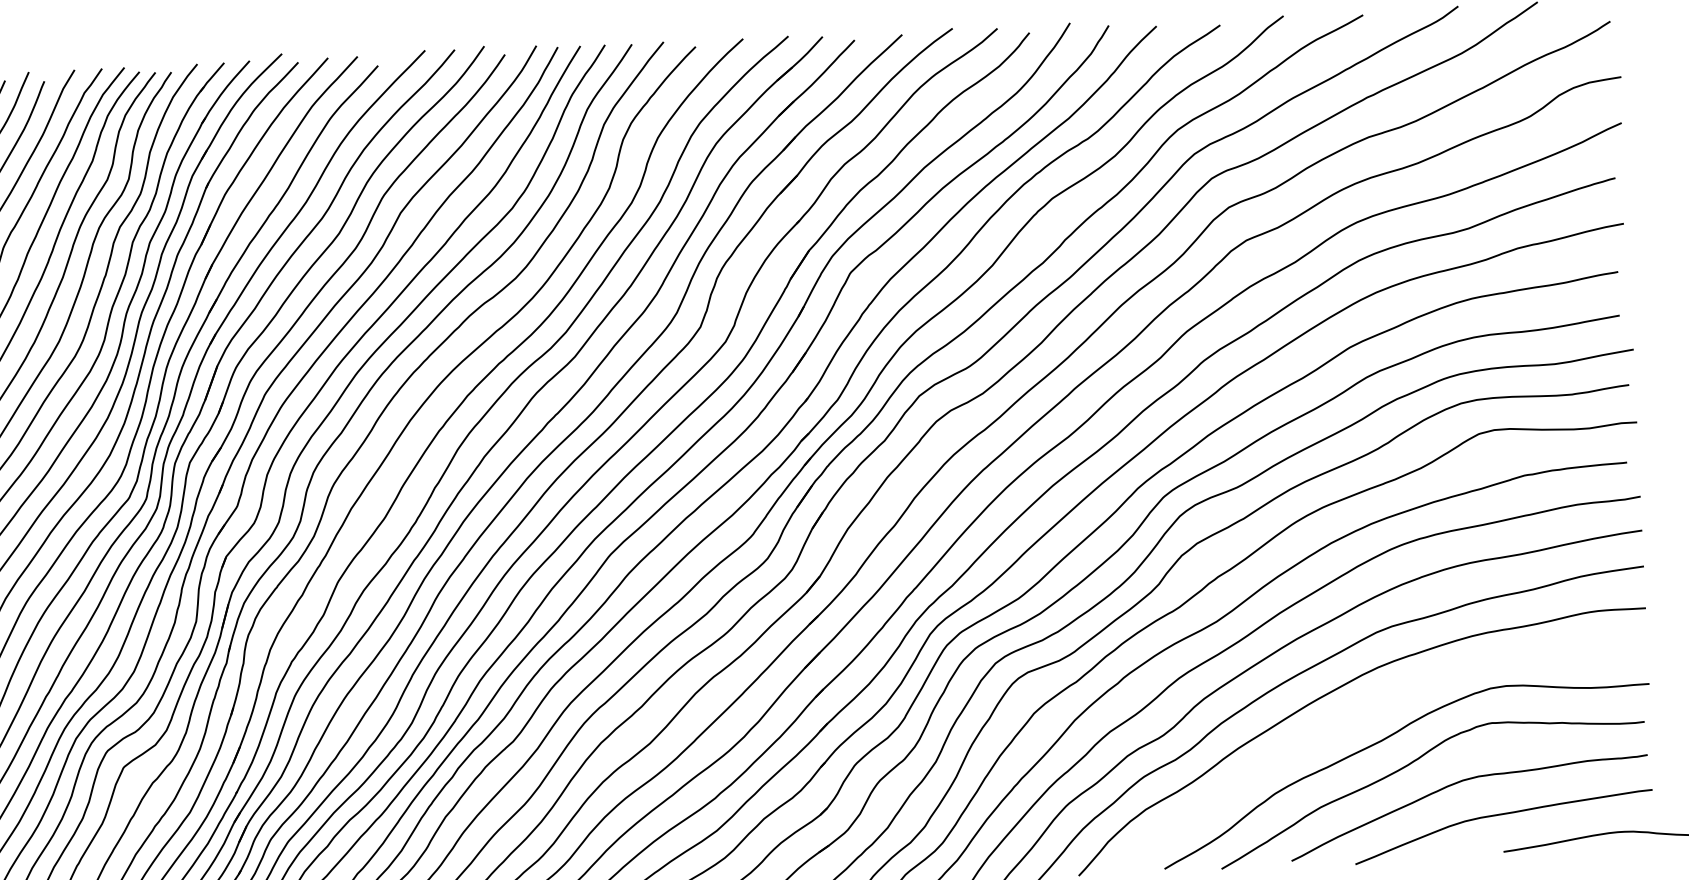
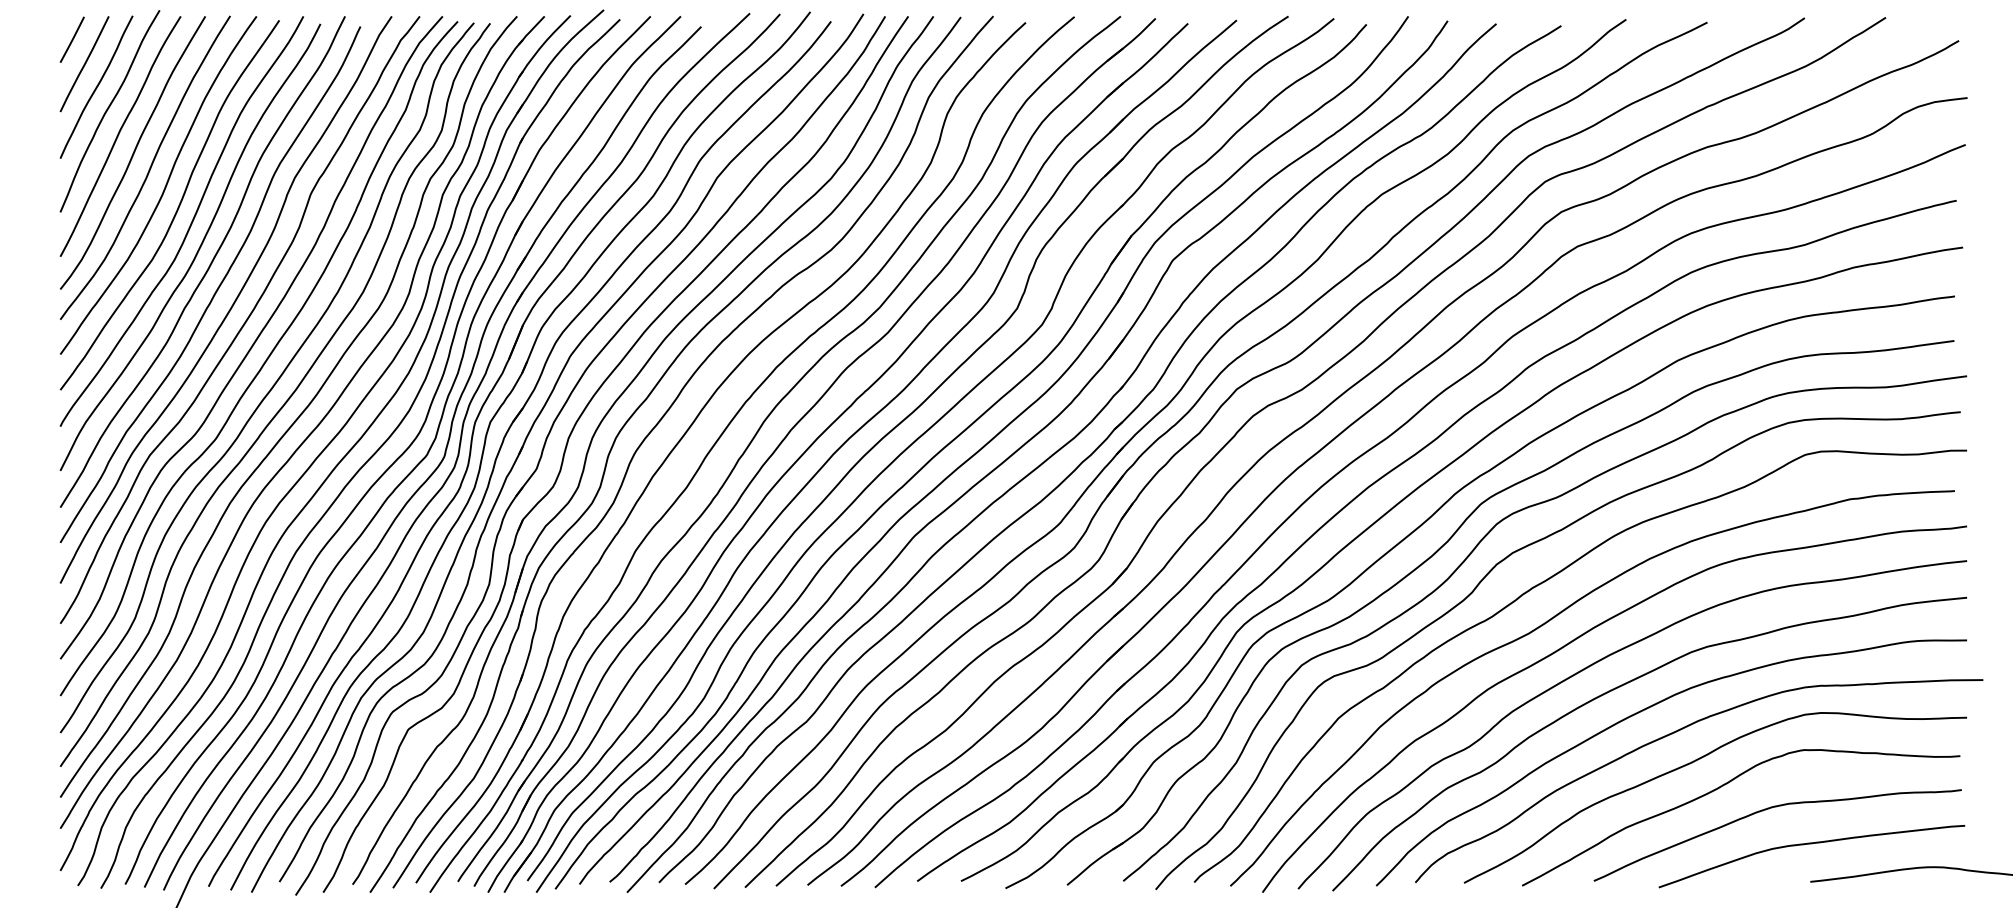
curve: (1365, 711) -> (1676, 732), added

